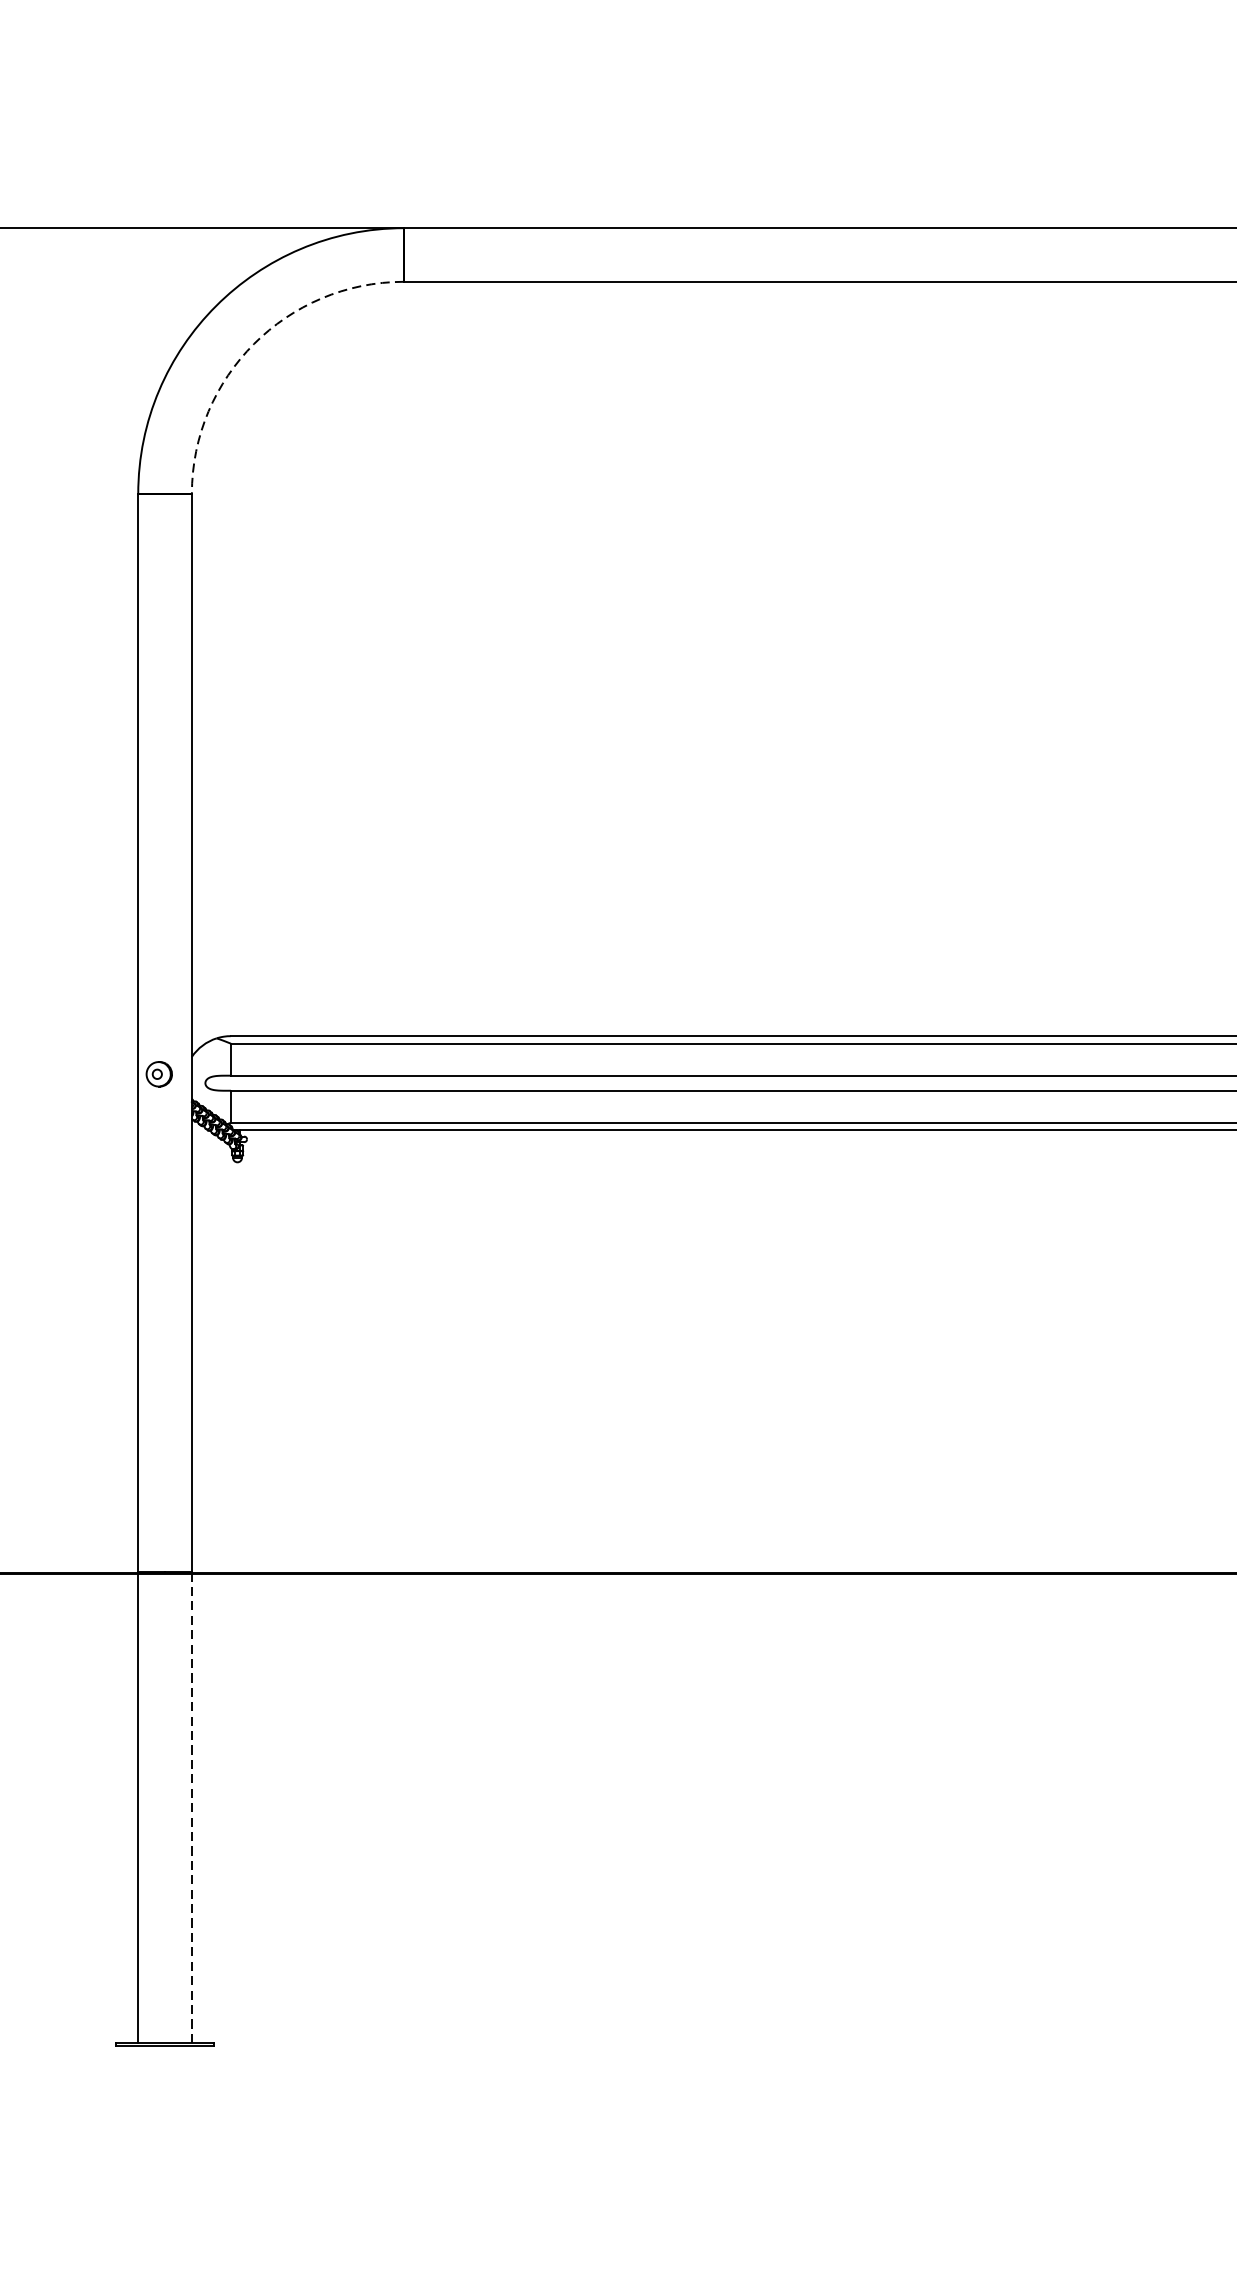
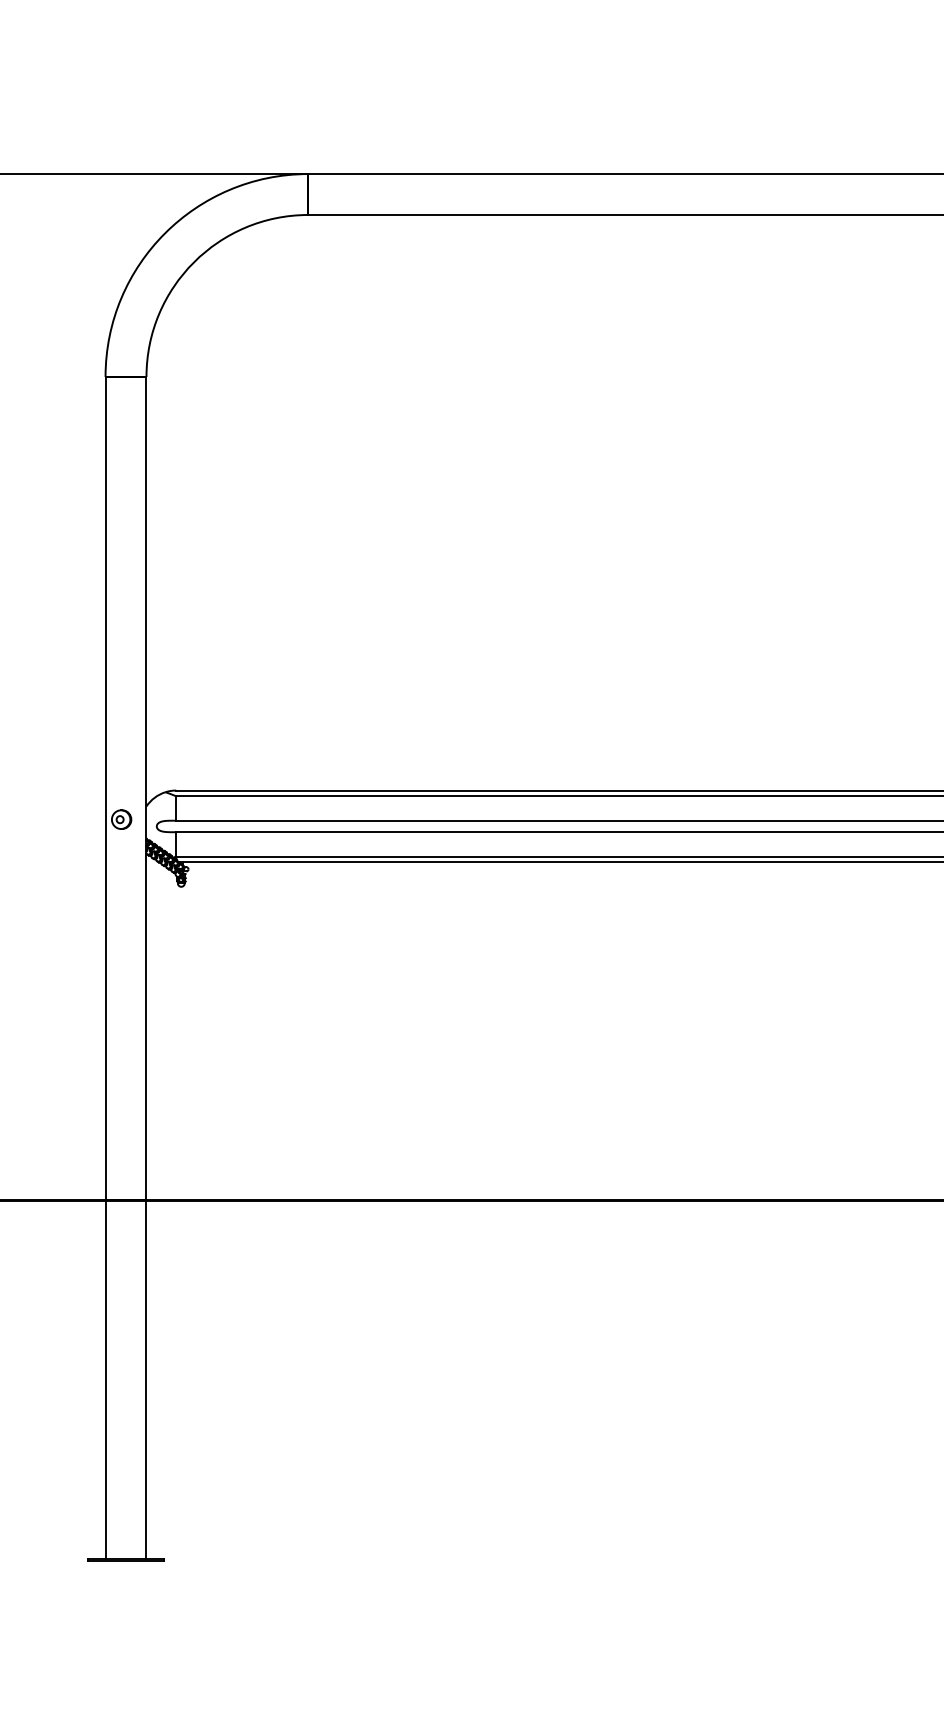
arc: (253, 344) -> (193, 262), dashed -> solid
line: (191, 1808) -> (146, 1379), dashed -> solid

